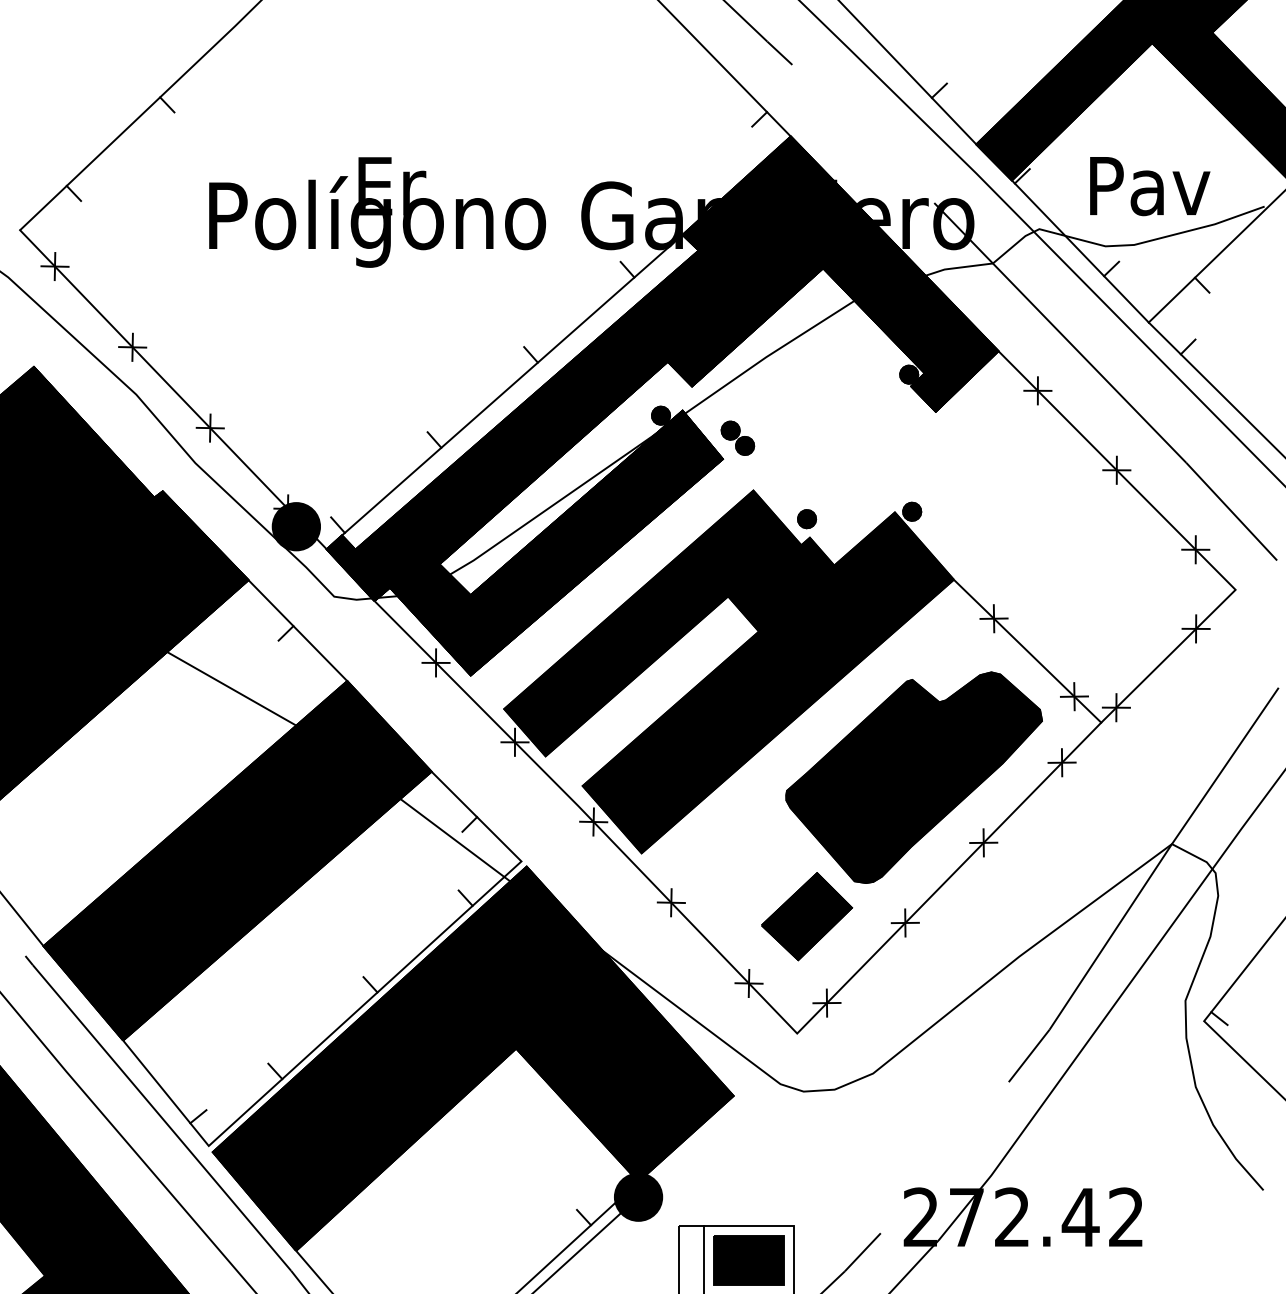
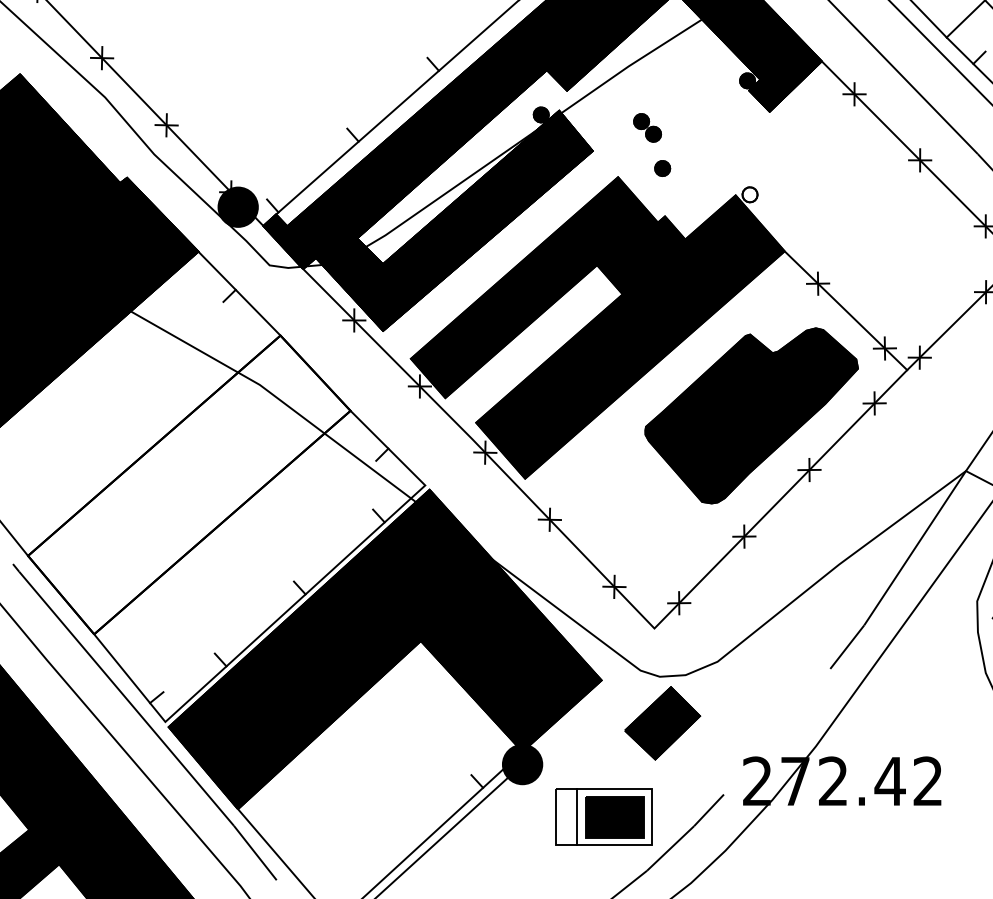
part: (737, 437) -> (647, 127), moved
fill: (912, 511) -> (750, 194), removed
part: (807, 519) -> (663, 168), moved
fill: (237, 860) -> (189, 484), removed
part: (807, 916) -> (663, 723), moved

